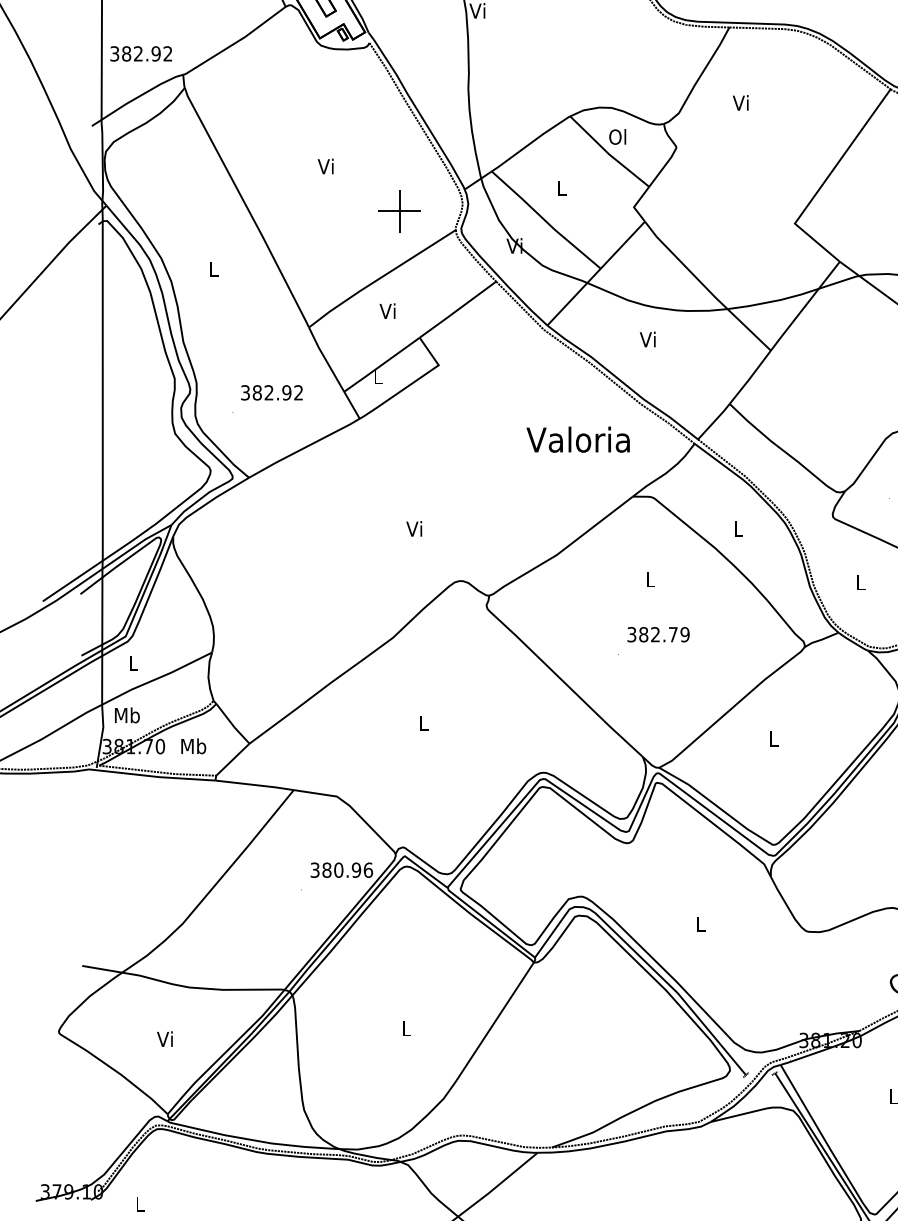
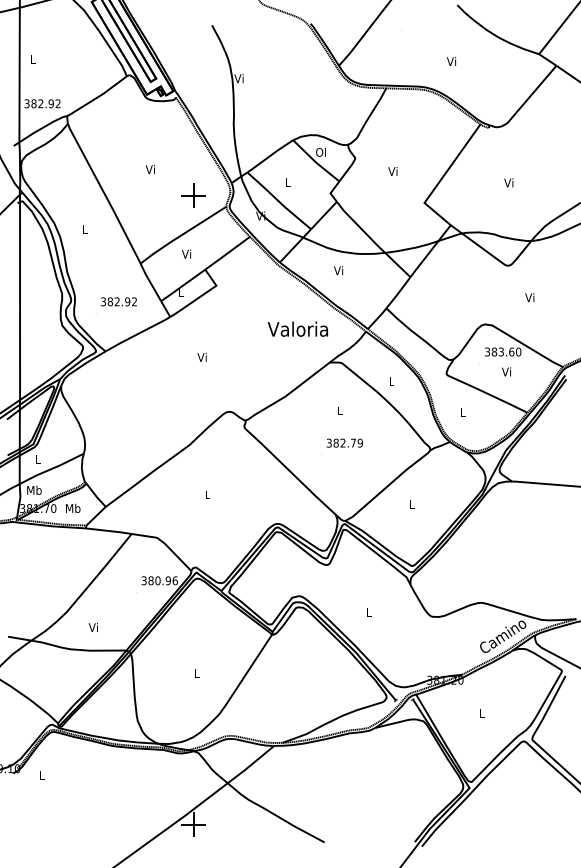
text: (740, 103) -> (392, 171), moved
text: (413, 527) -> (201, 356), moved
text: (163, 1039) -> (92, 627), moved

